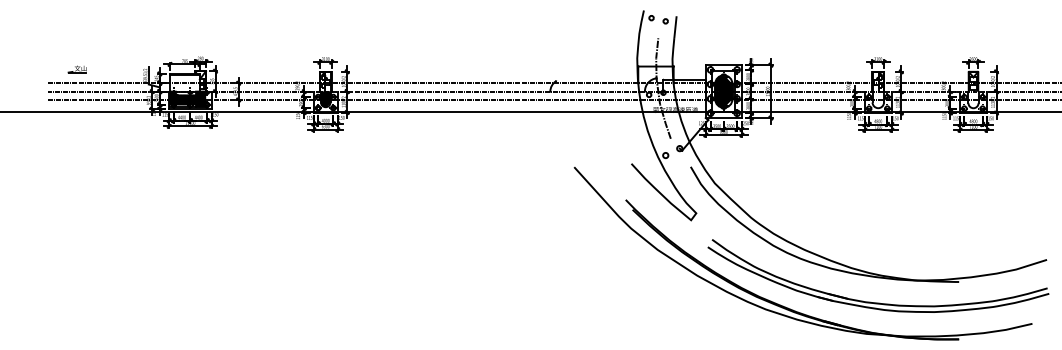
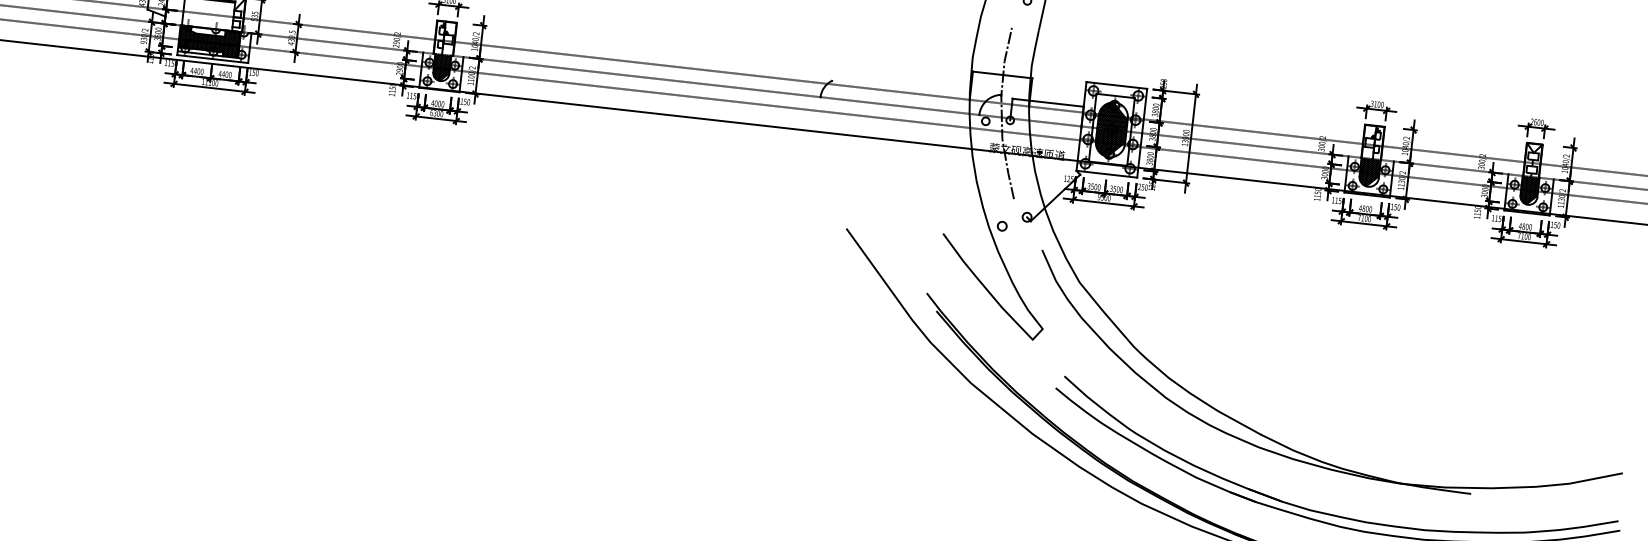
hatch: (878, 99) -> (1370, 172), added
hatch: (973, 99) -> (1529, 190), added

